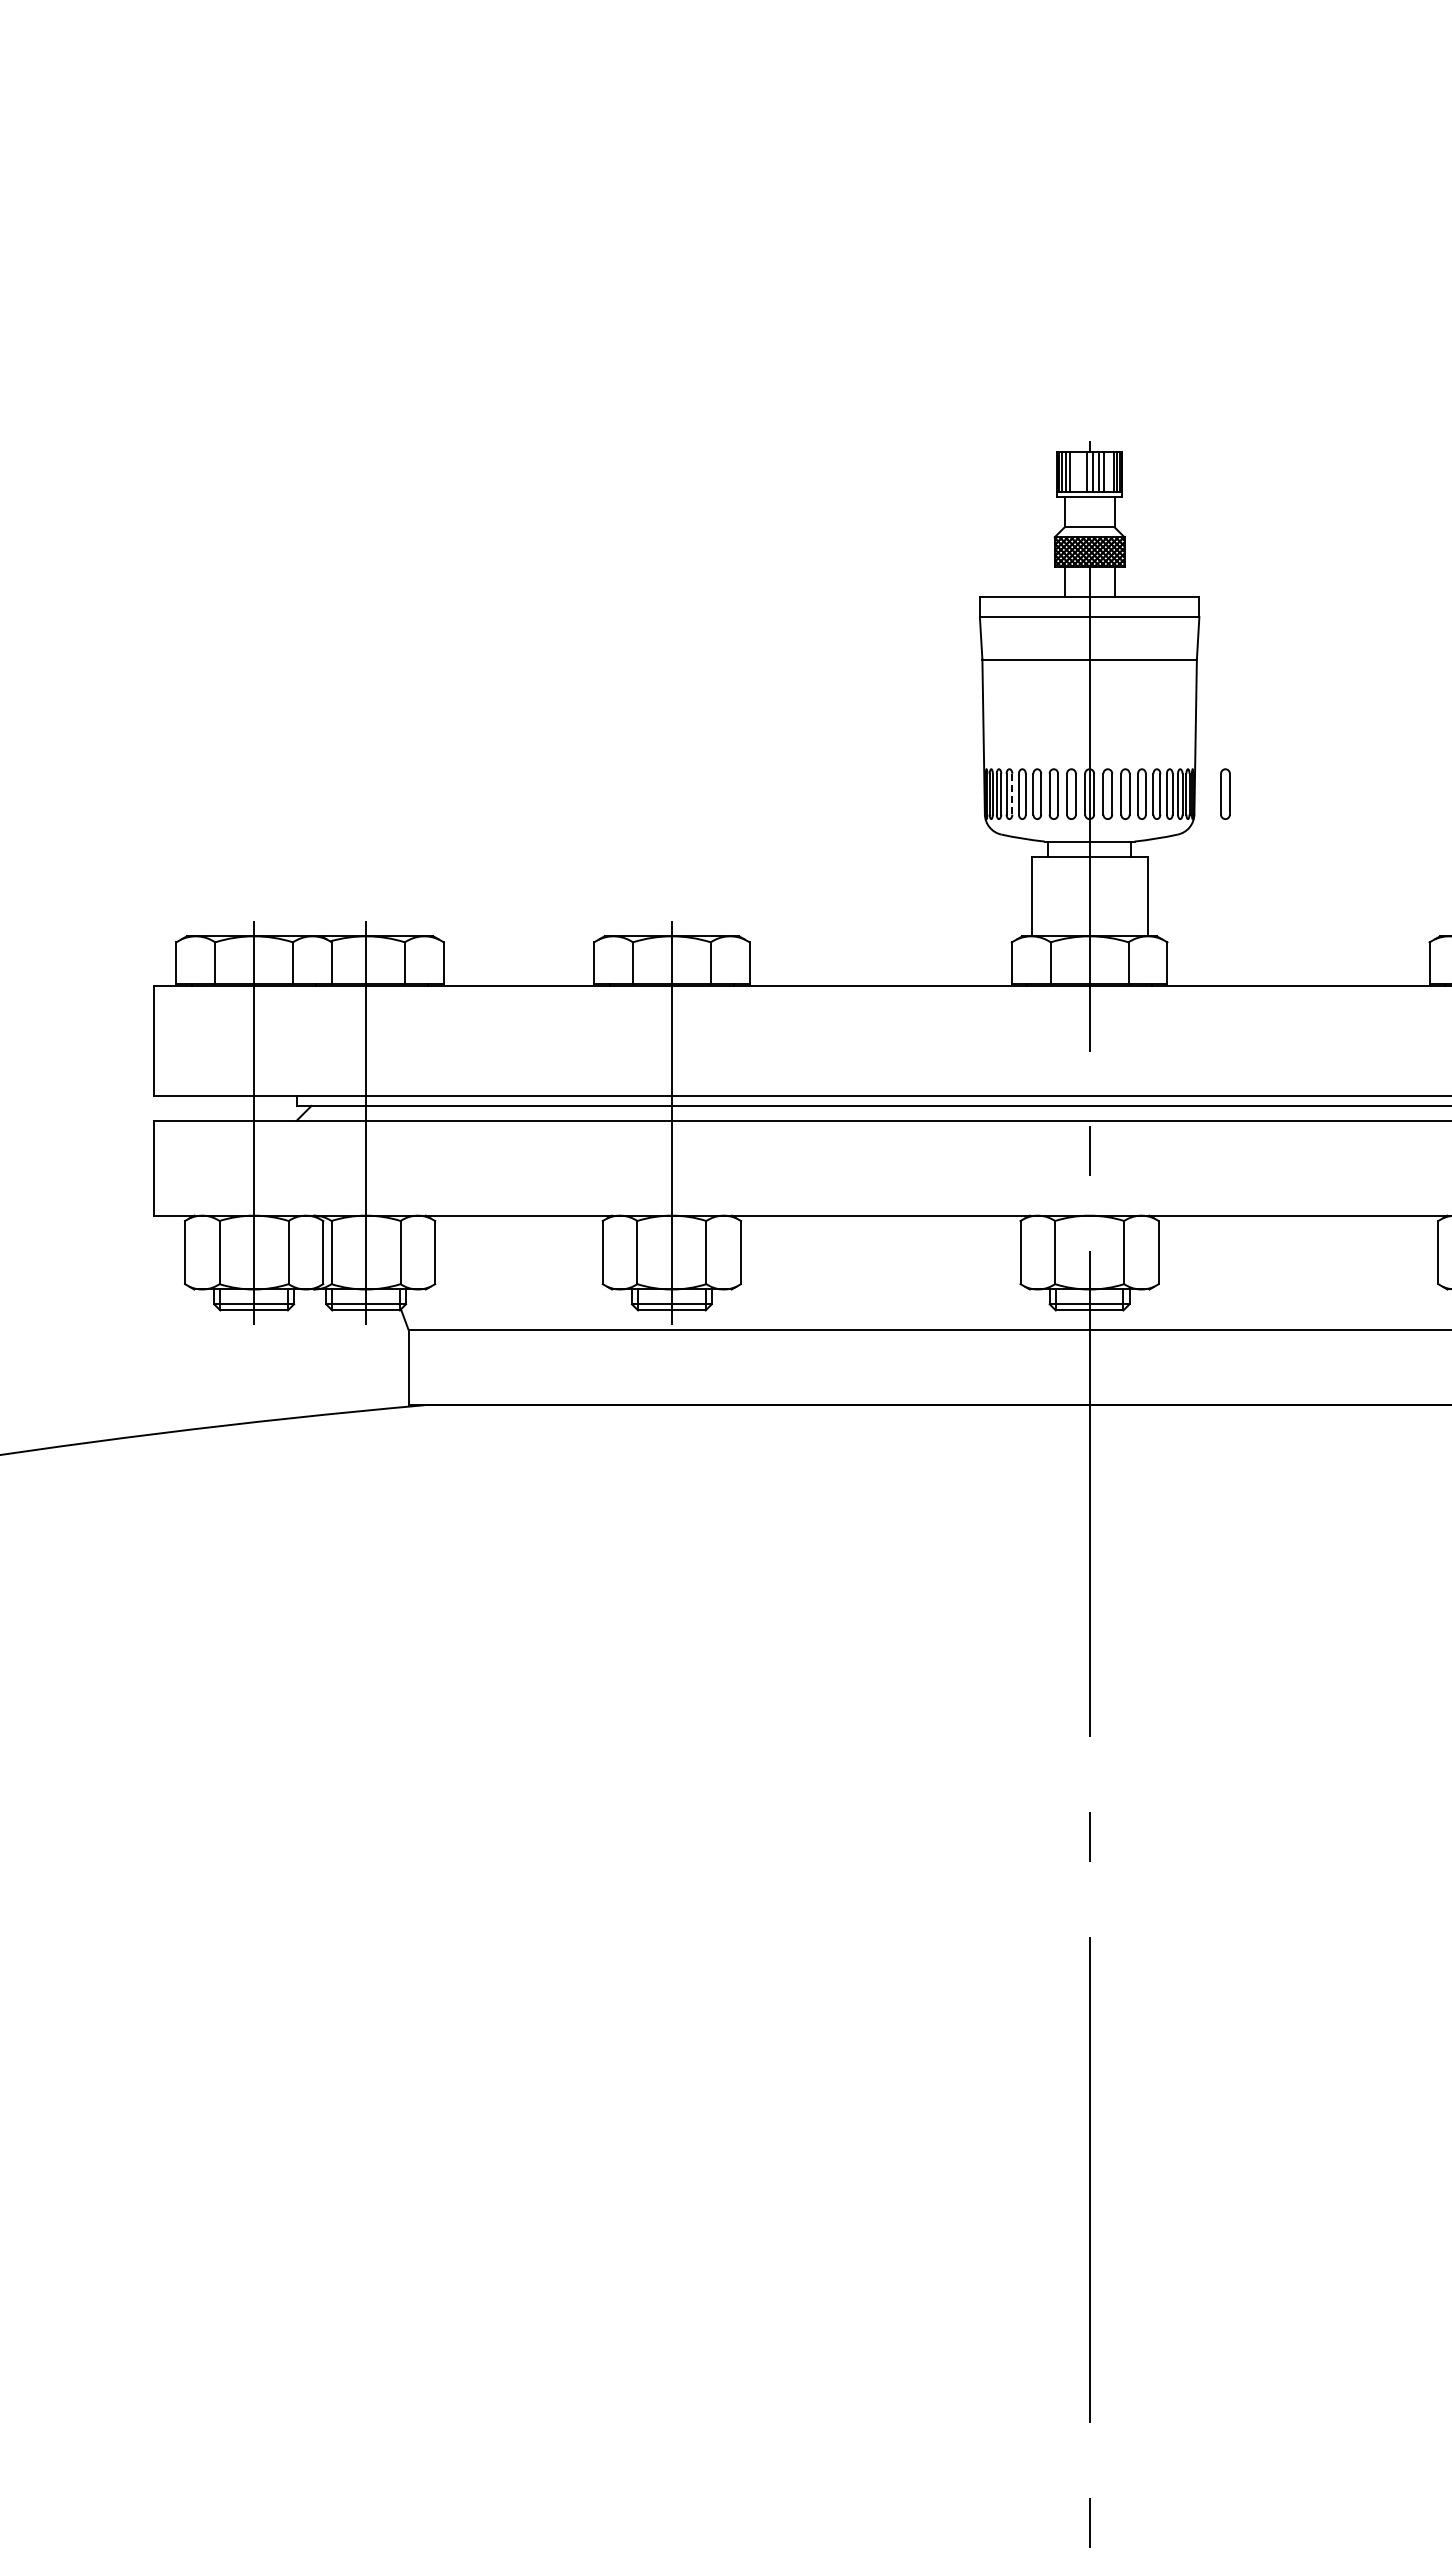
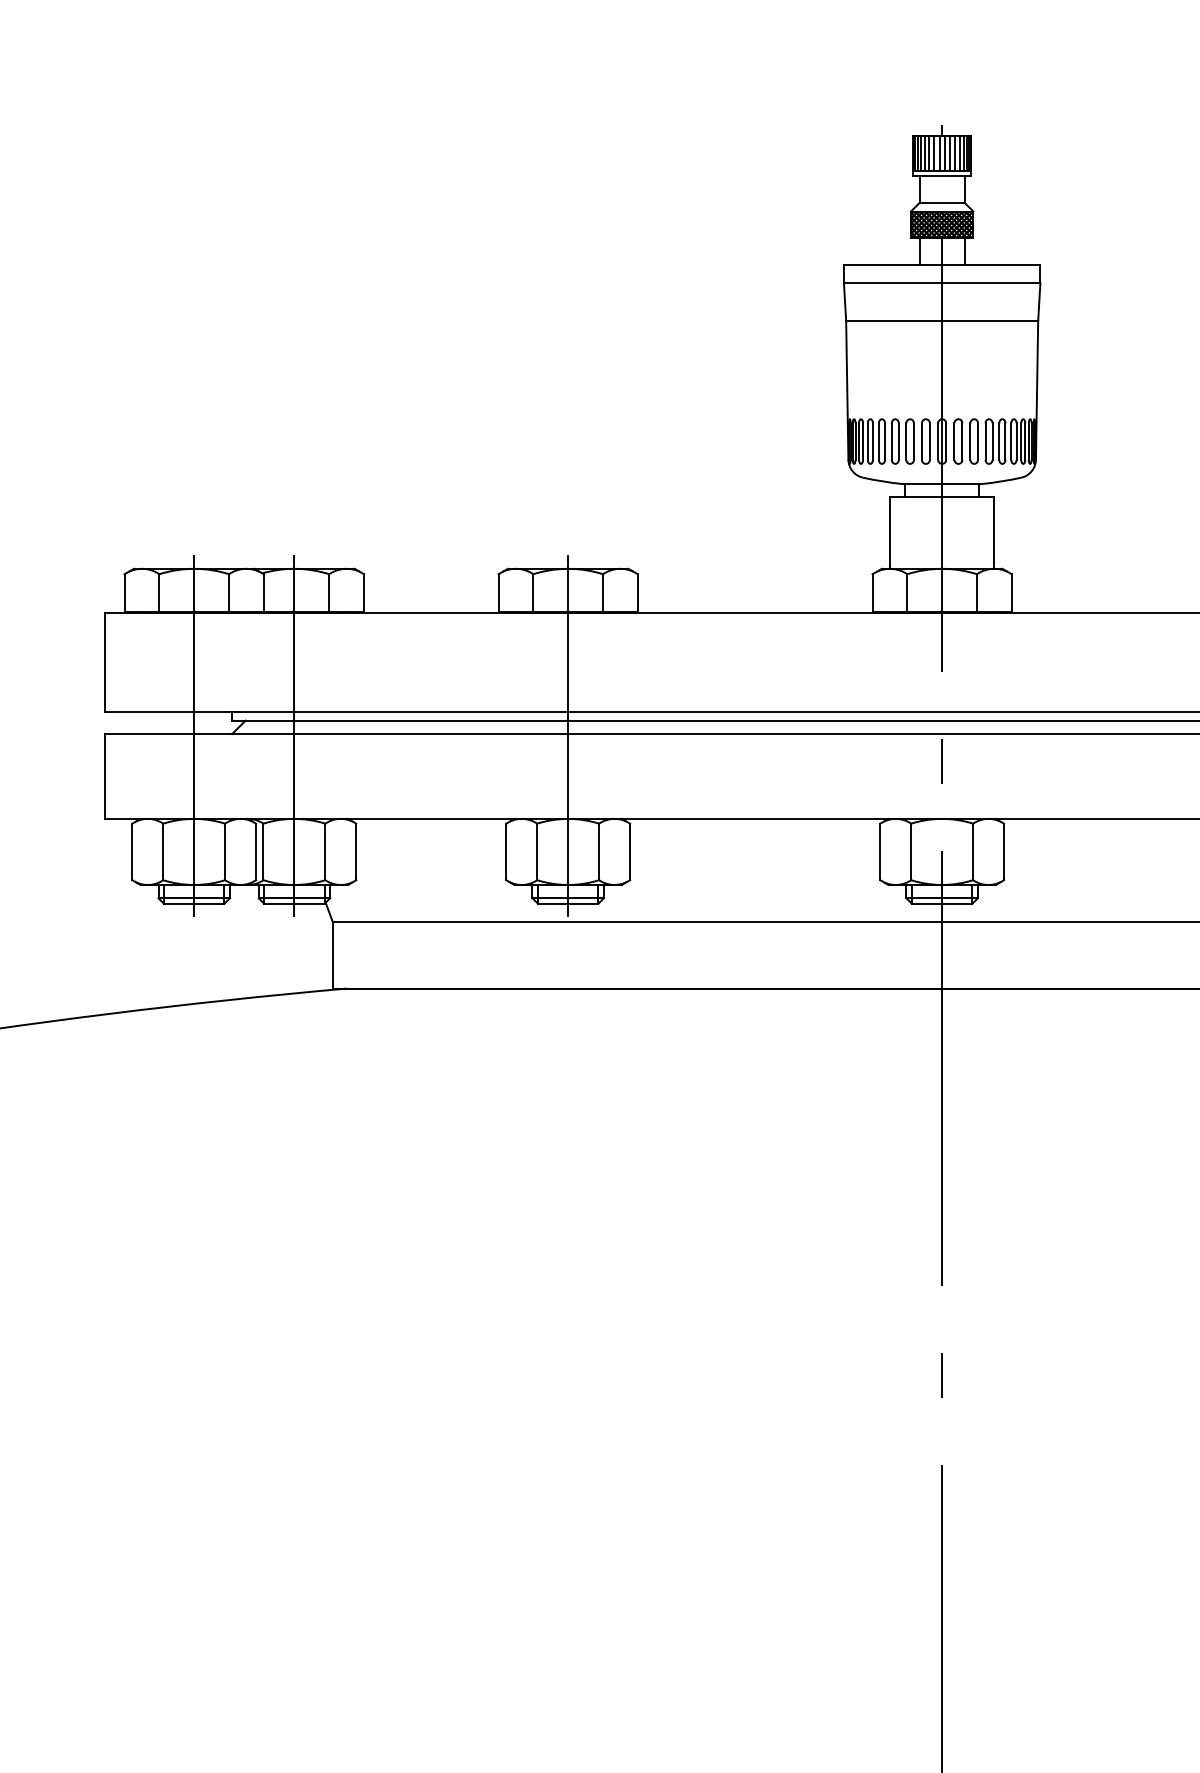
line: (1075, 472) -> (929, 153), added
line: (1080, 472) -> (933, 153), added
line: (1109, 472) -> (959, 153), added
part: (1225, 793) -> (1063, 440), removed
line: (1012, 794) -> (873, 441), dashed -> solid

